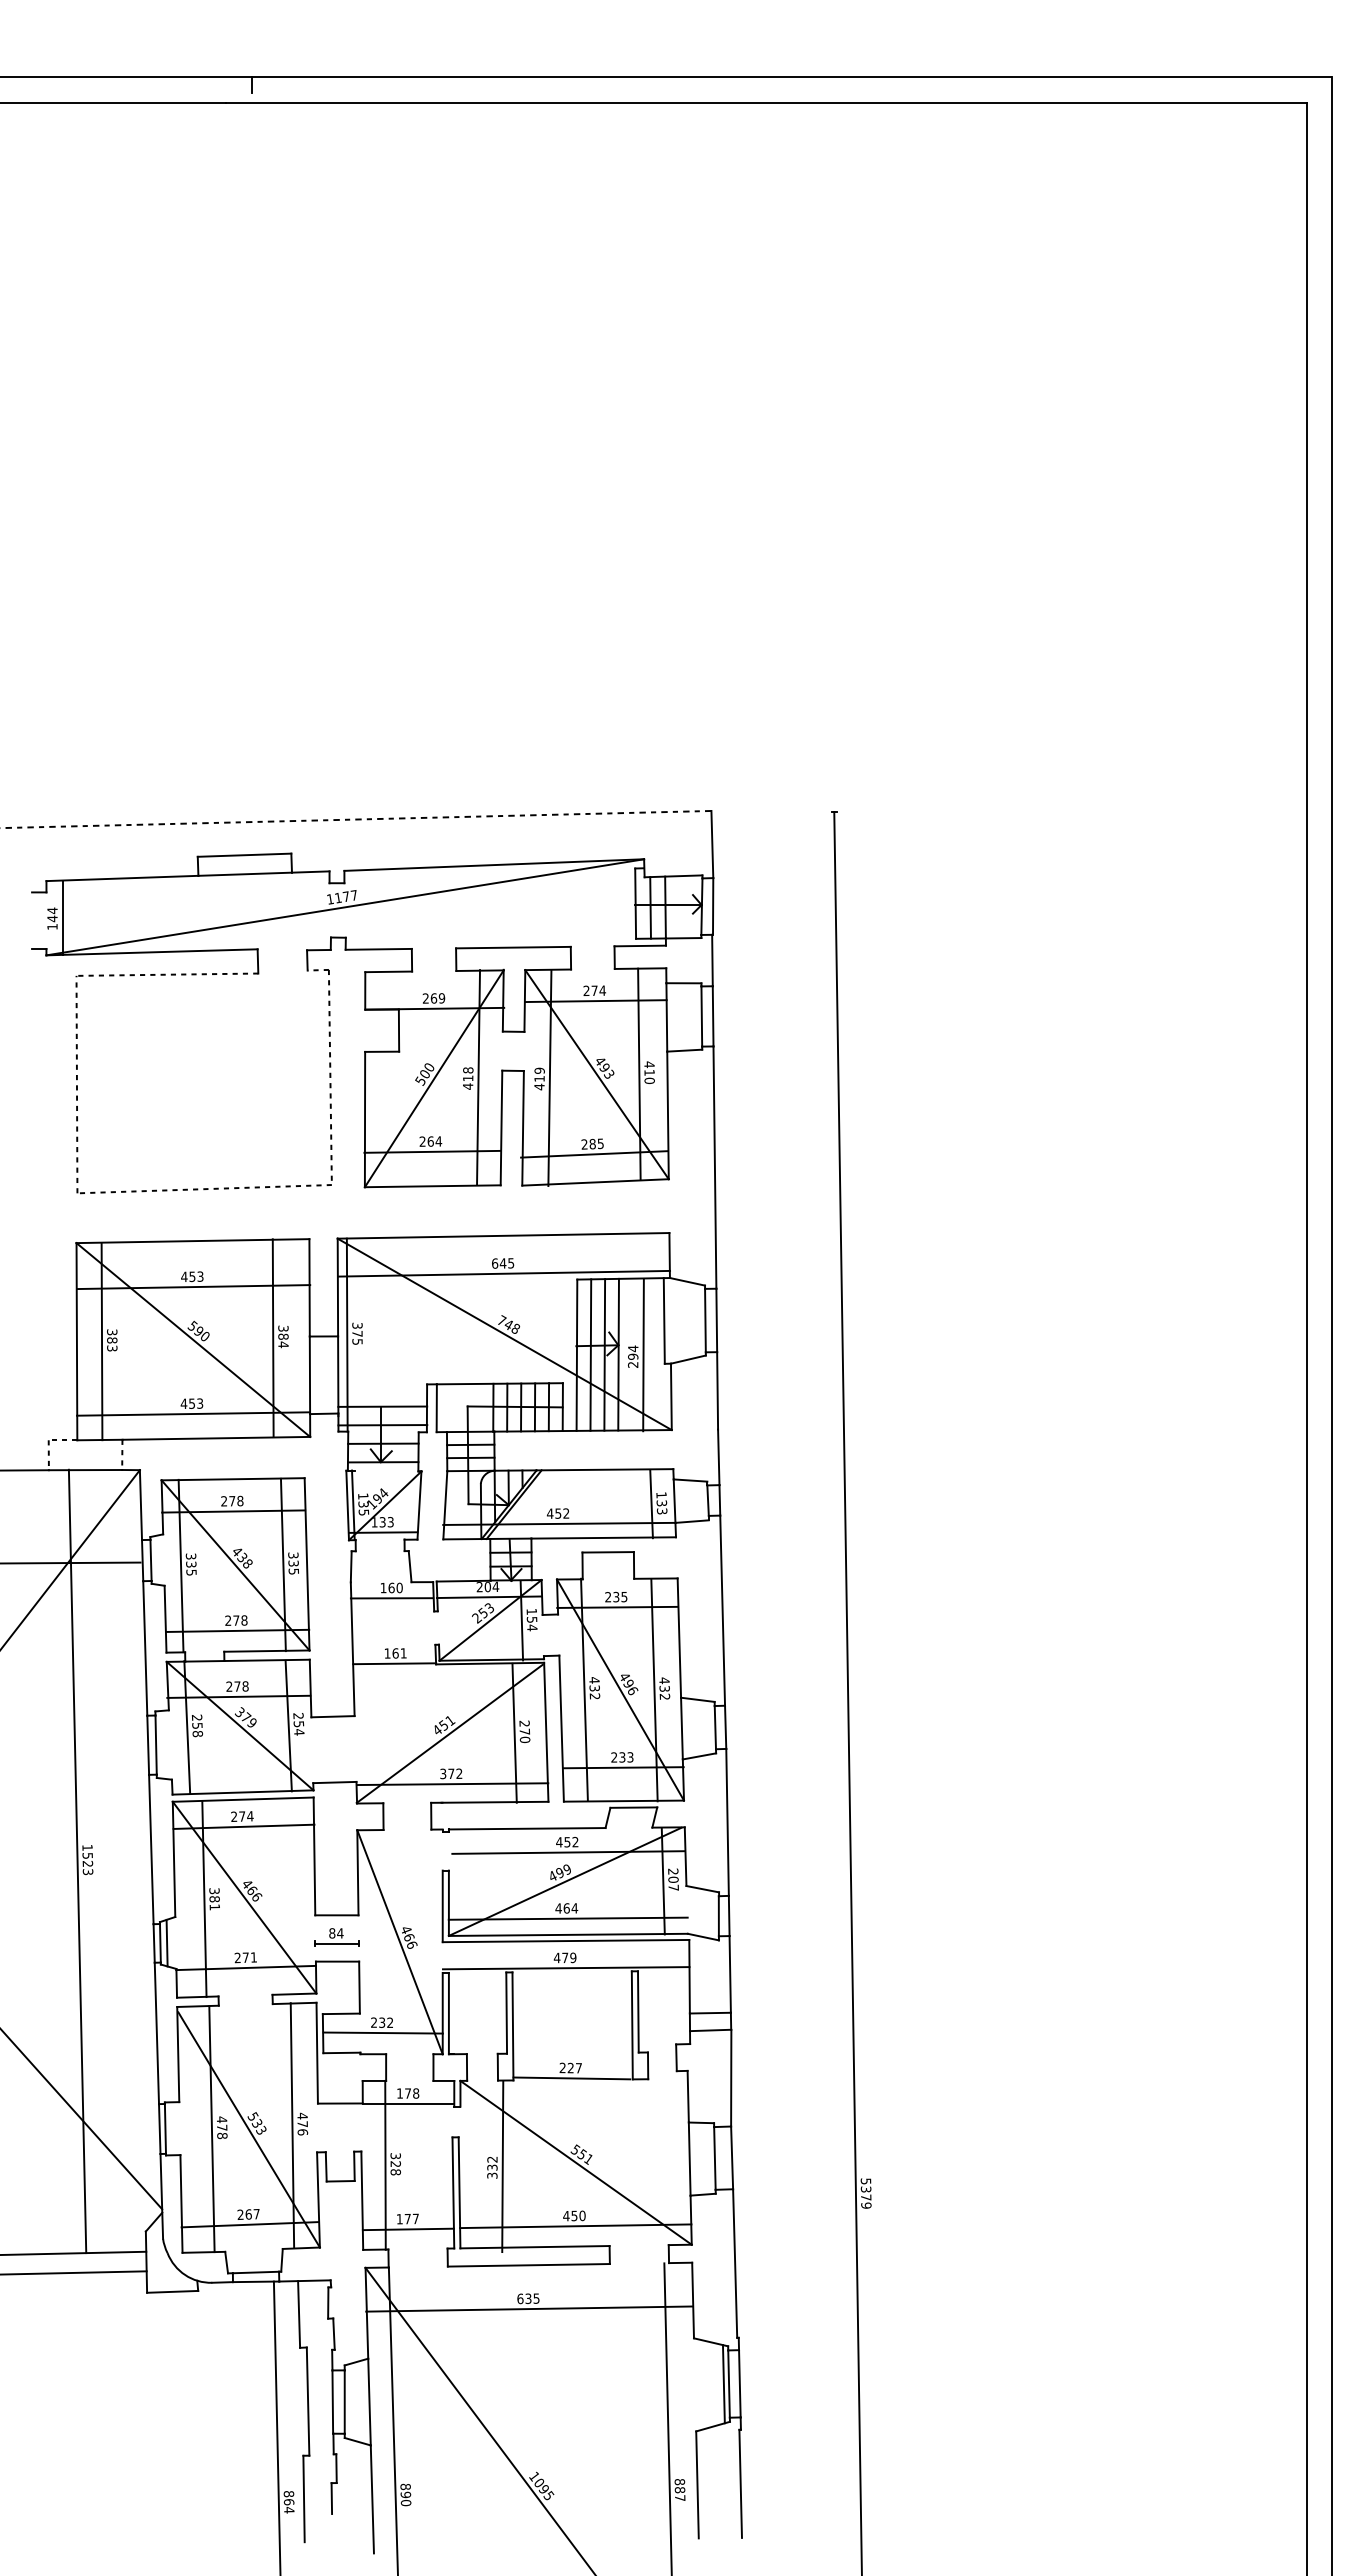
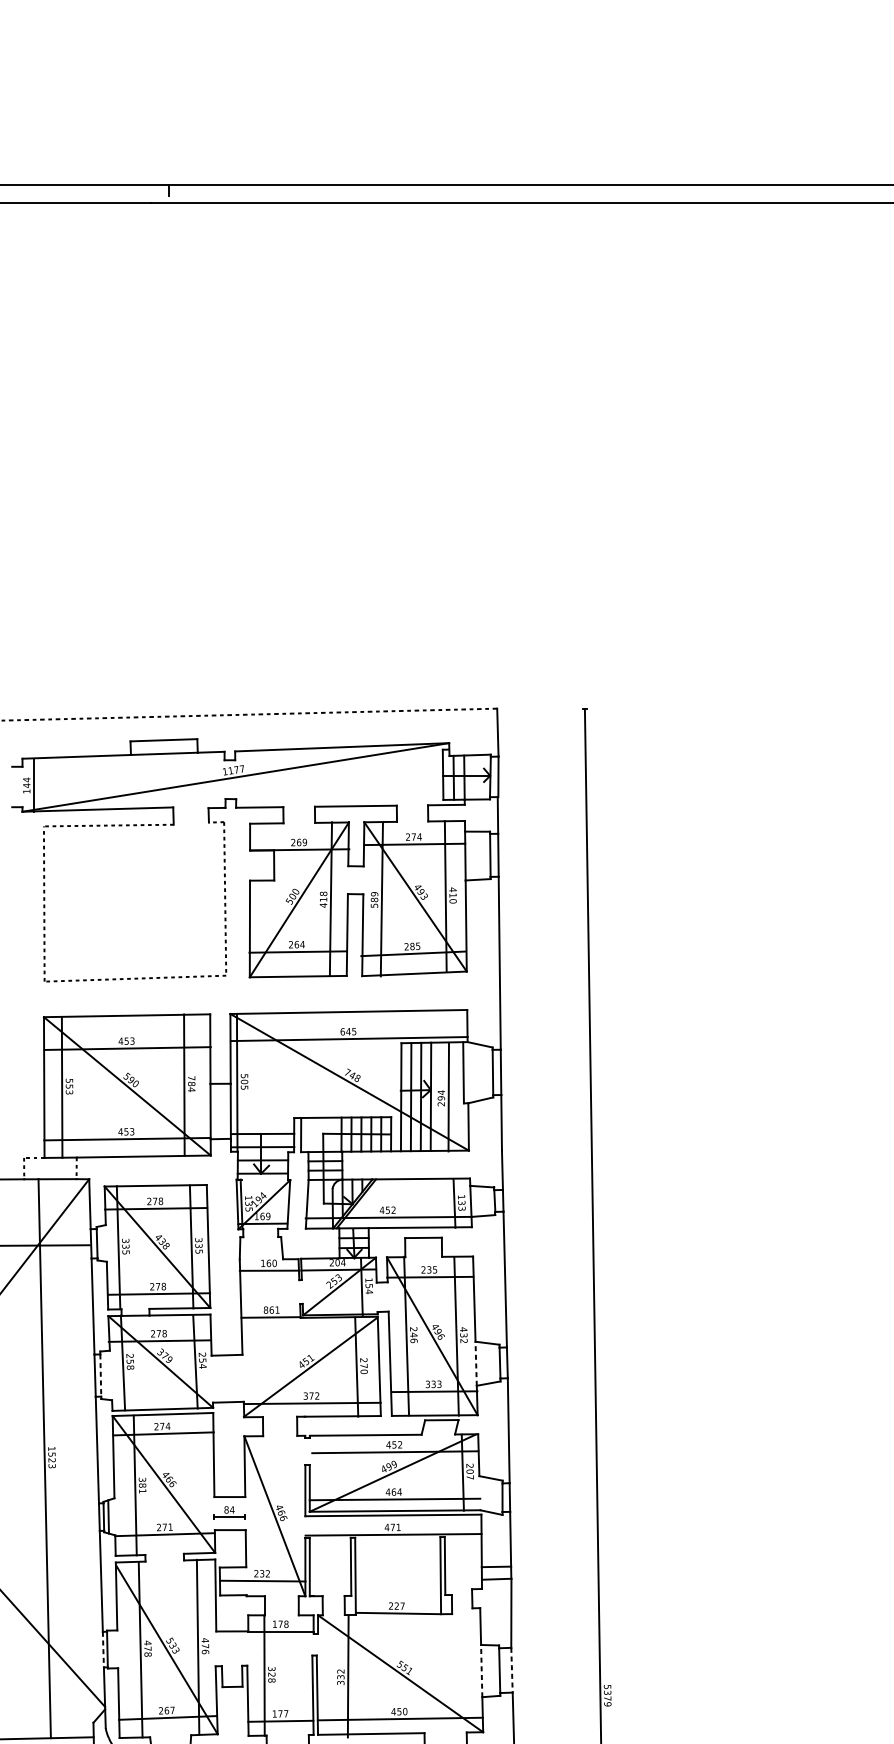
text: (539, 1082) -> (374, 902), 419 -> 589
text: (283, 1328) -> (191, 1078), 384 -> 784
text: (357, 1330) -> (244, 1079), 375 -> 505
text: (112, 1336) -> (69, 1083), 383 -> 553
text: (386, 1522) -> (265, 1216), 133 -> 169
text: (387, 1653) -> (265, 1310), 161 -> 861
text: (594, 1688) -> (413, 1335), 432 -> 246
line: (681, 1728) -> (475, 1363), solid -> dashed
line: (156, 1745) -> (101, 1375), solid -> dashed
text: (614, 1757) -> (428, 1384), 233 -> 333
text: (573, 1957) -> (398, 1527), 479 -> 471
line: (159, 2129) -> (103, 1649), solid -> dashed
line: (732, 2158) -> (512, 1670), solid -> dashed
line: (689, 2159) -> (481, 1671), solid -> dashed

